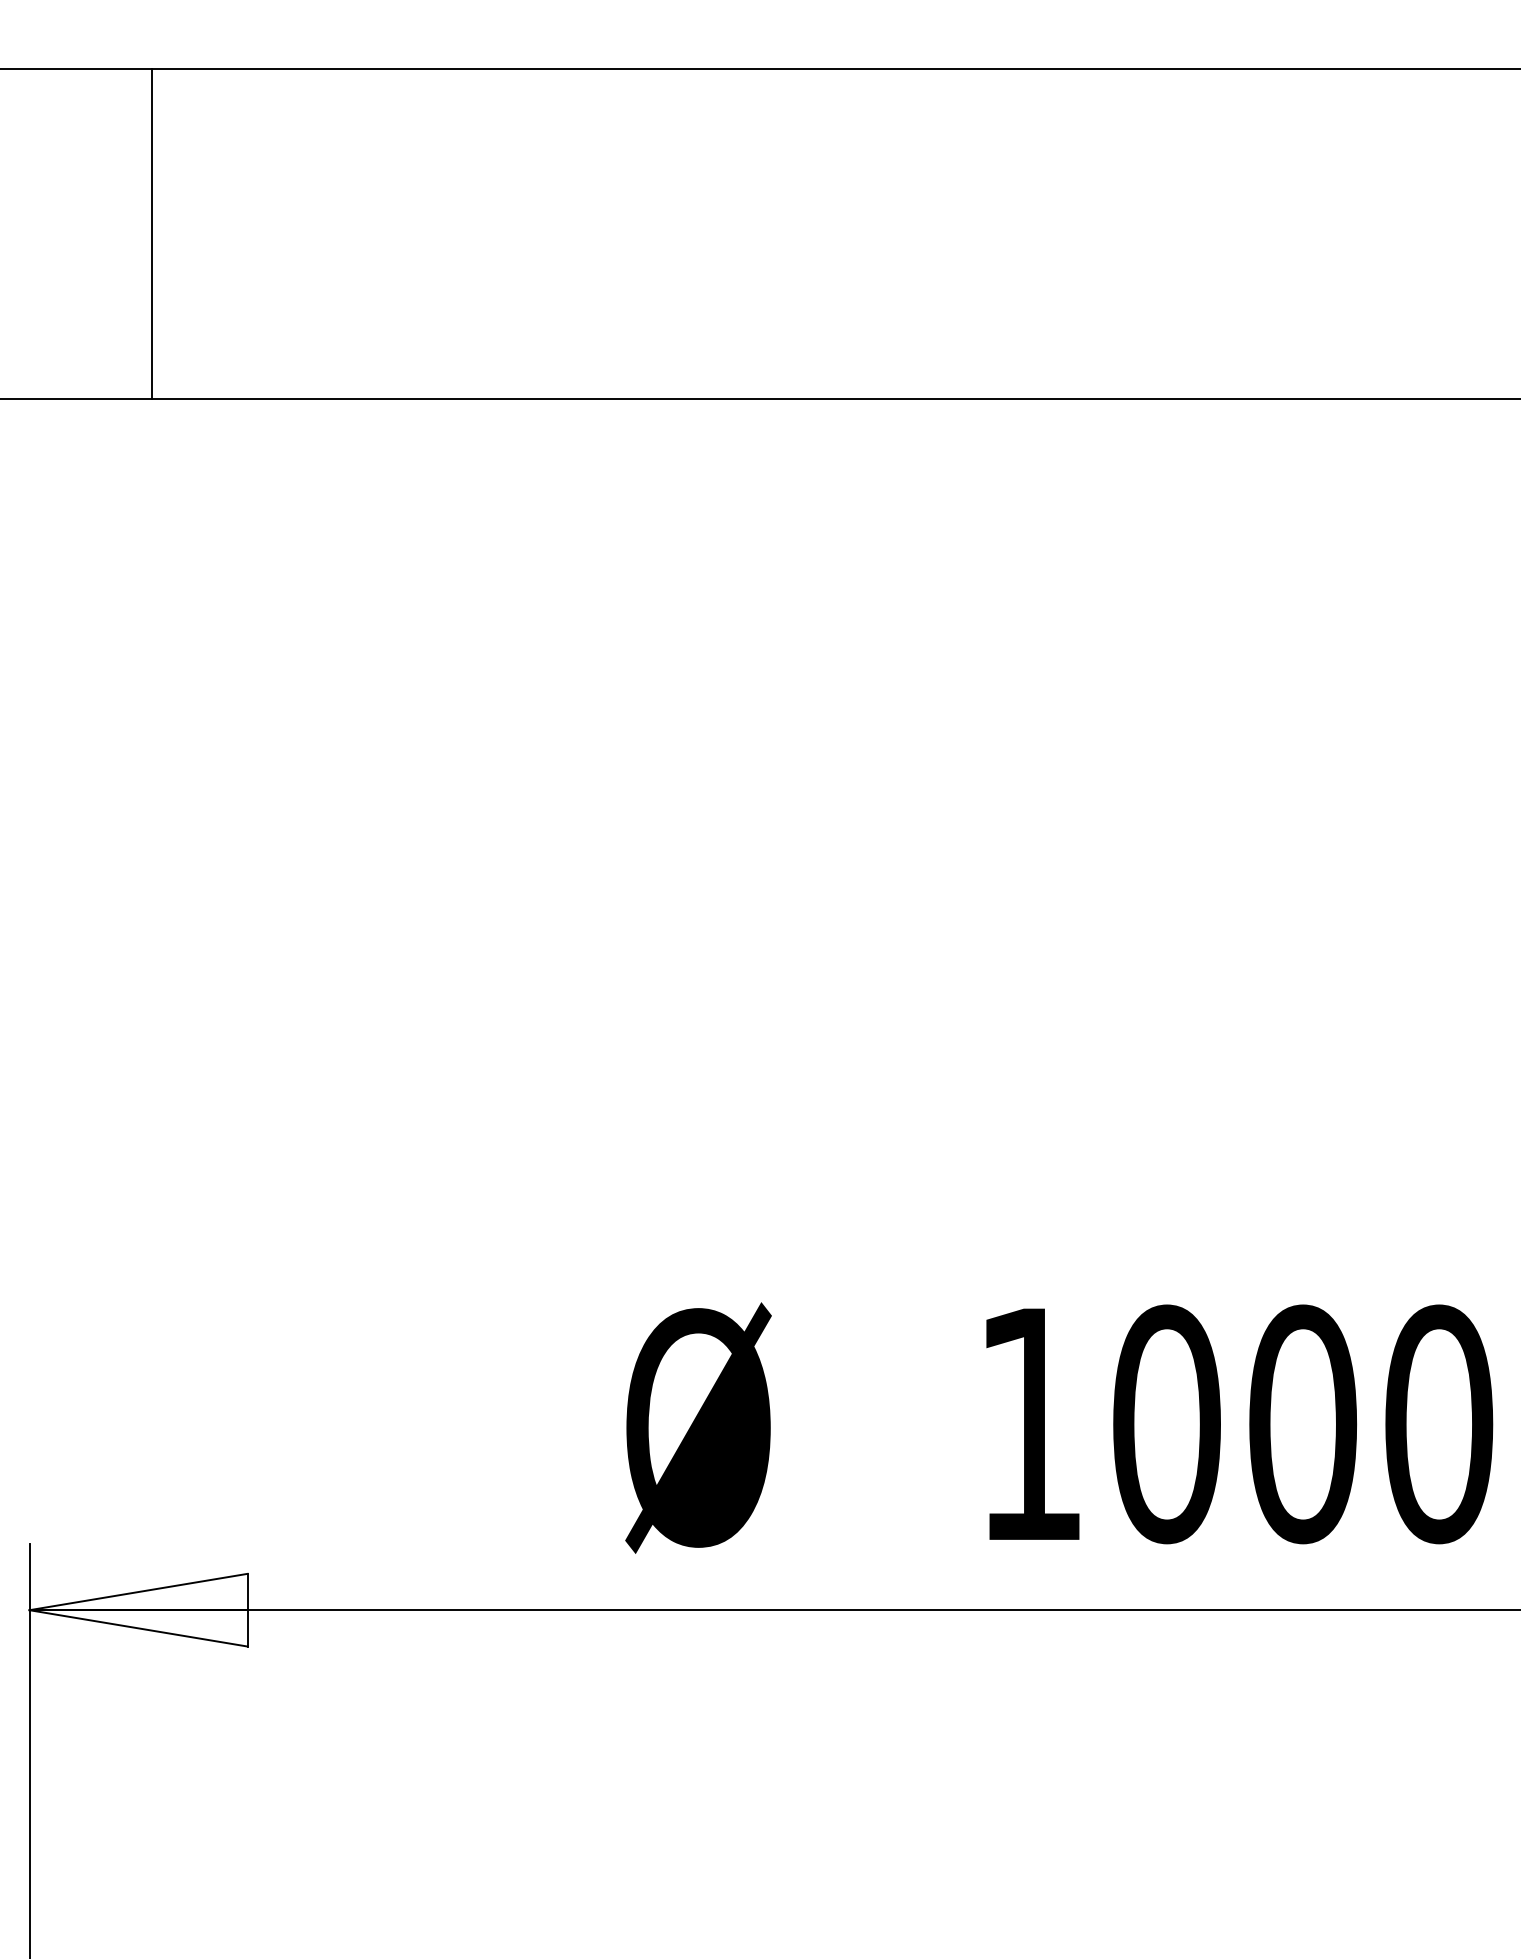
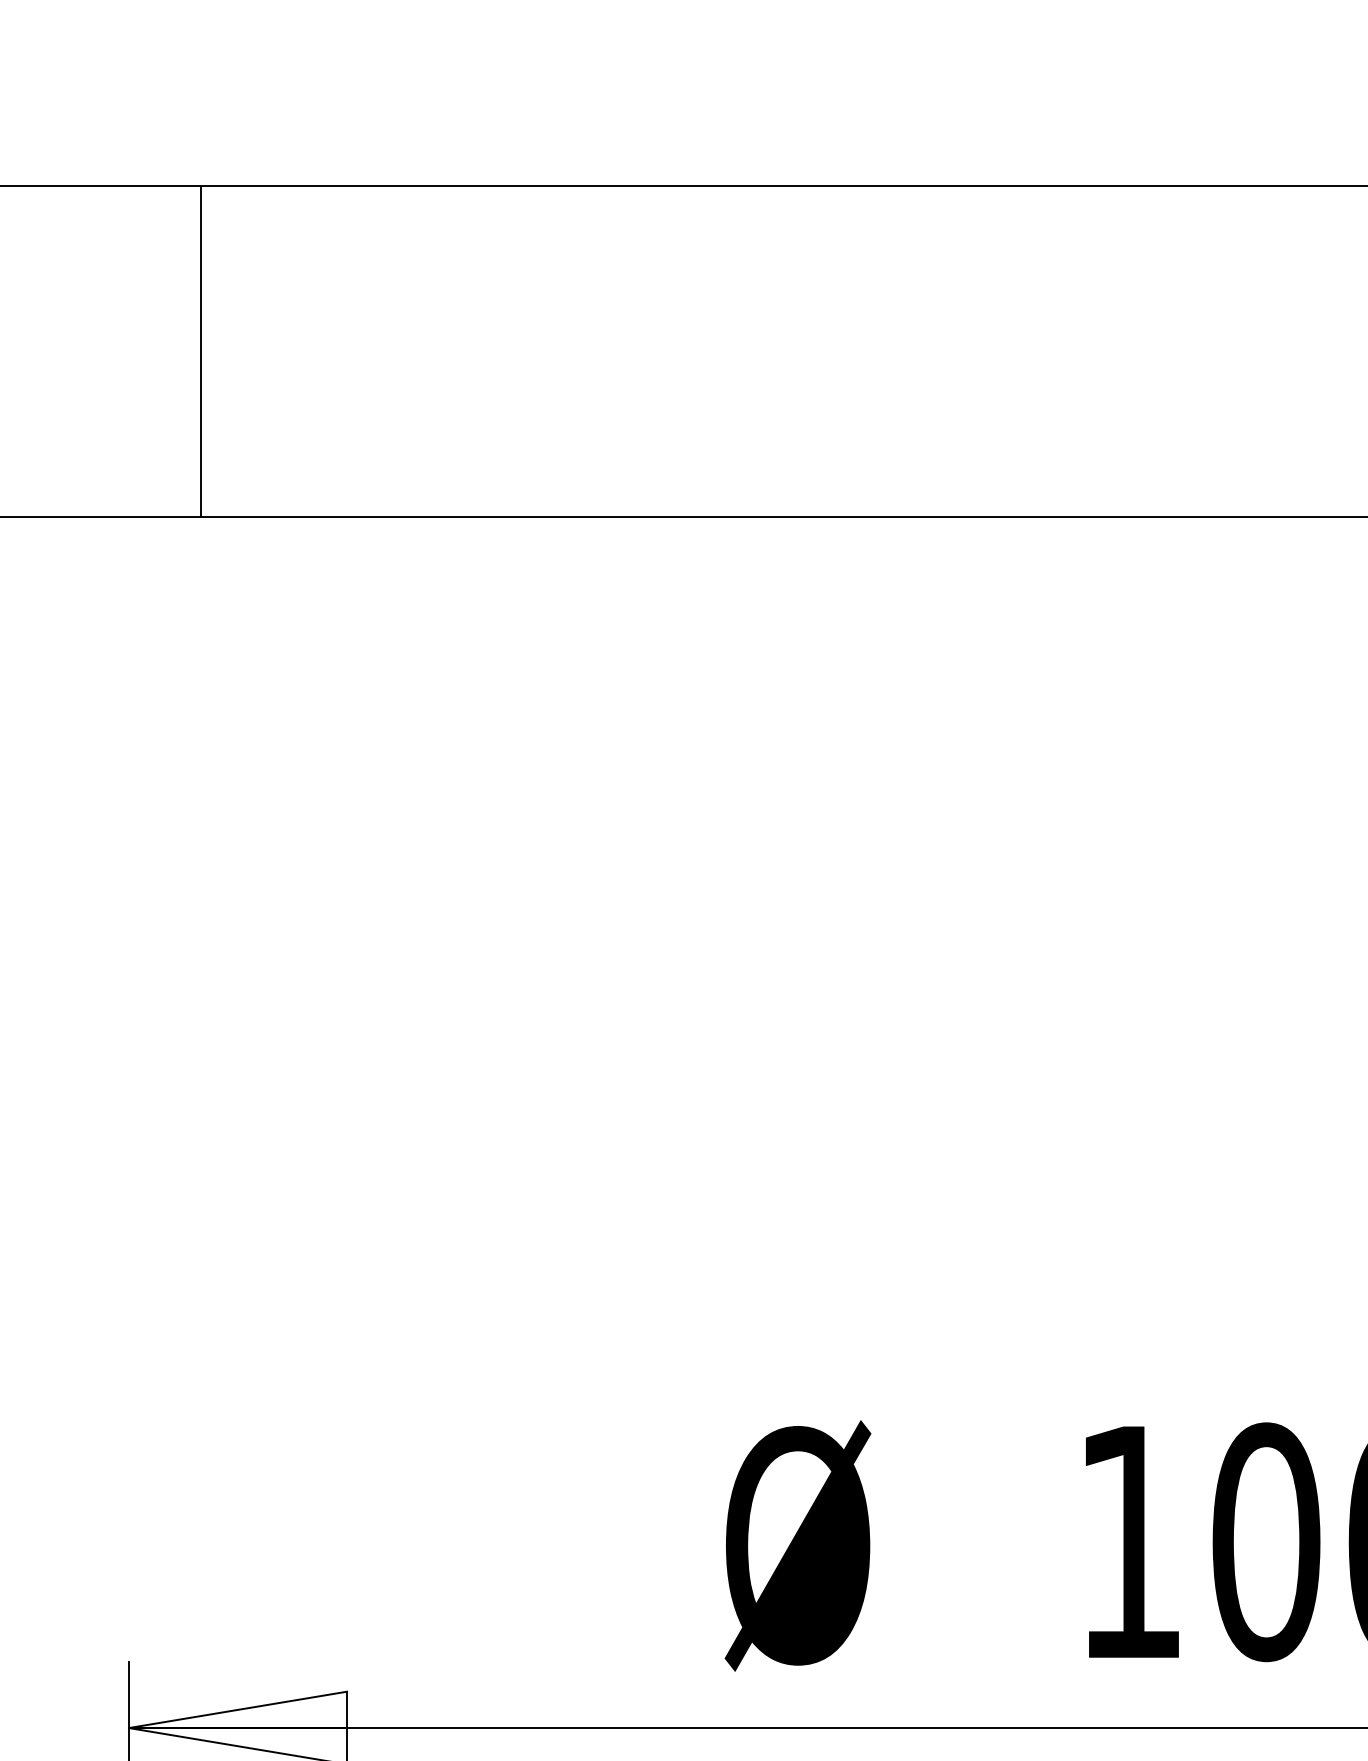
line: (152, 233) -> (200, 351), moved

